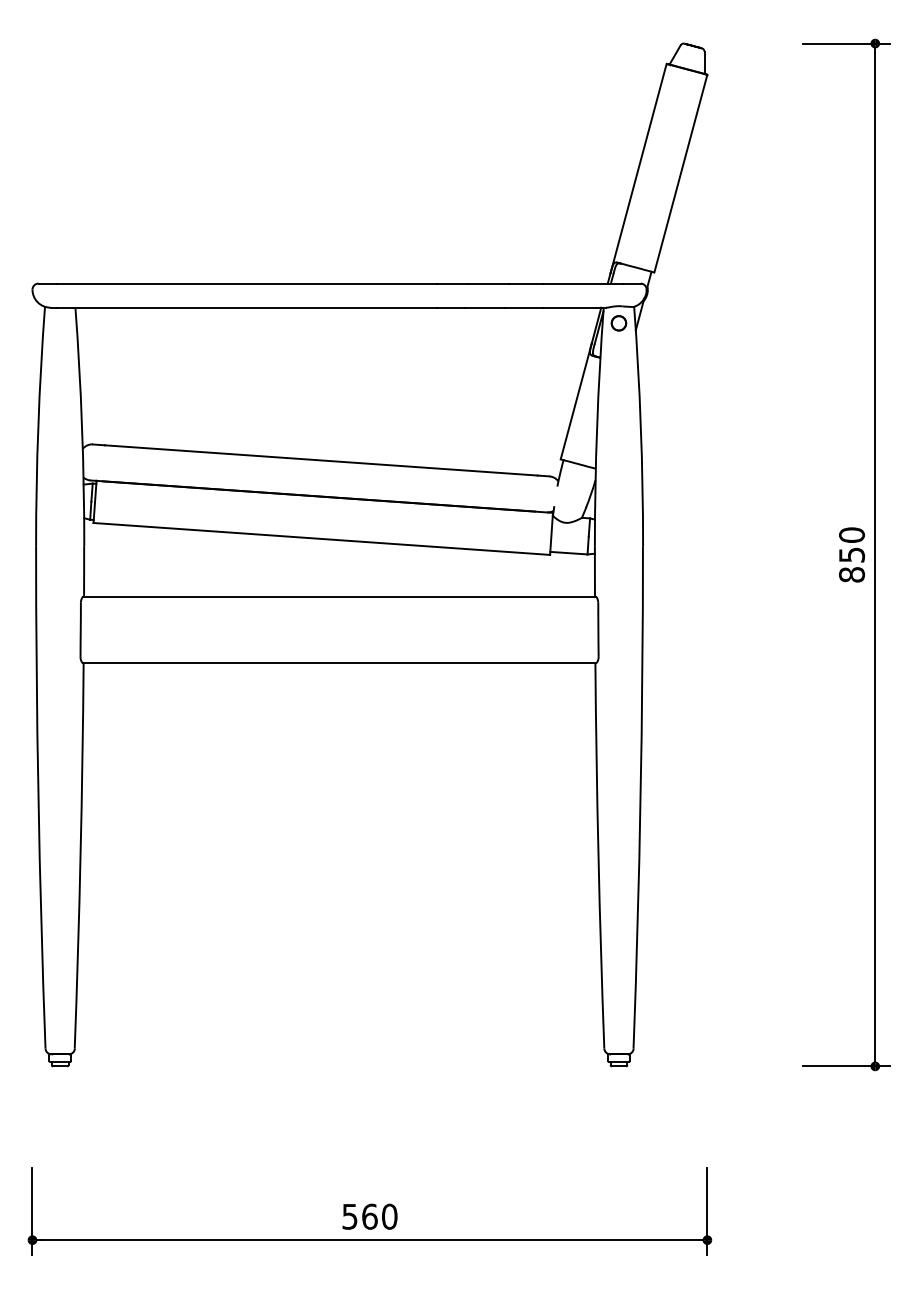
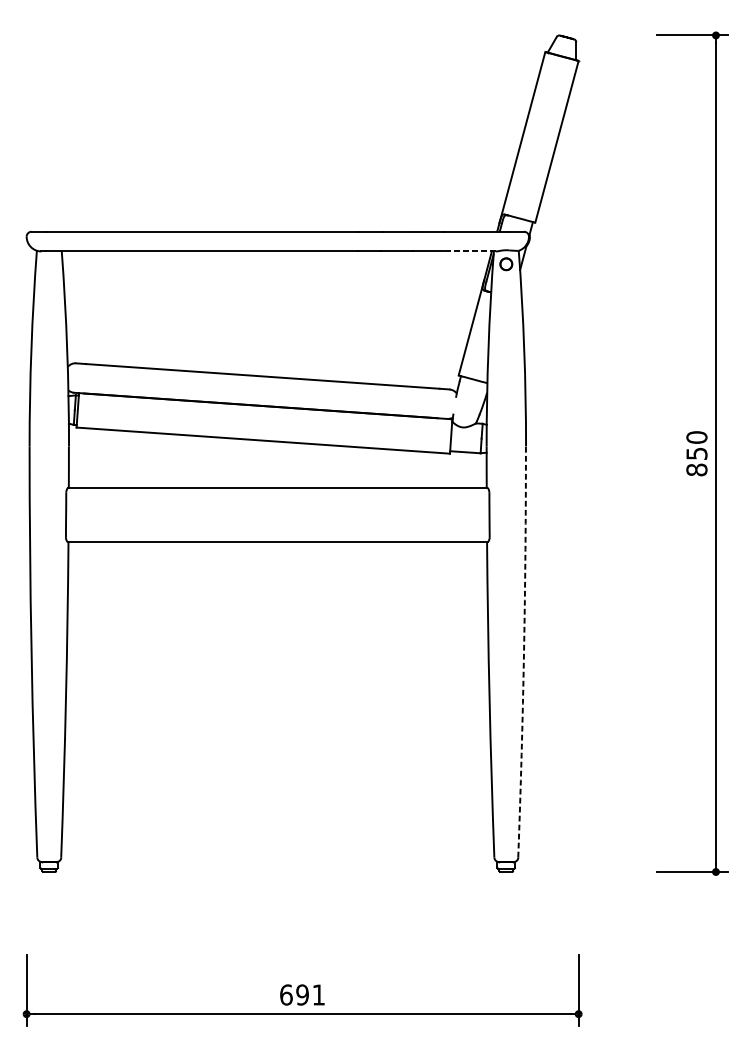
line: (573, 307) -> (469, 251), solid -> dashed
arc: (640, 797) -> (523, 652), solid -> dashed
text: (369, 1216) -> (302, 994), 560 -> 691

